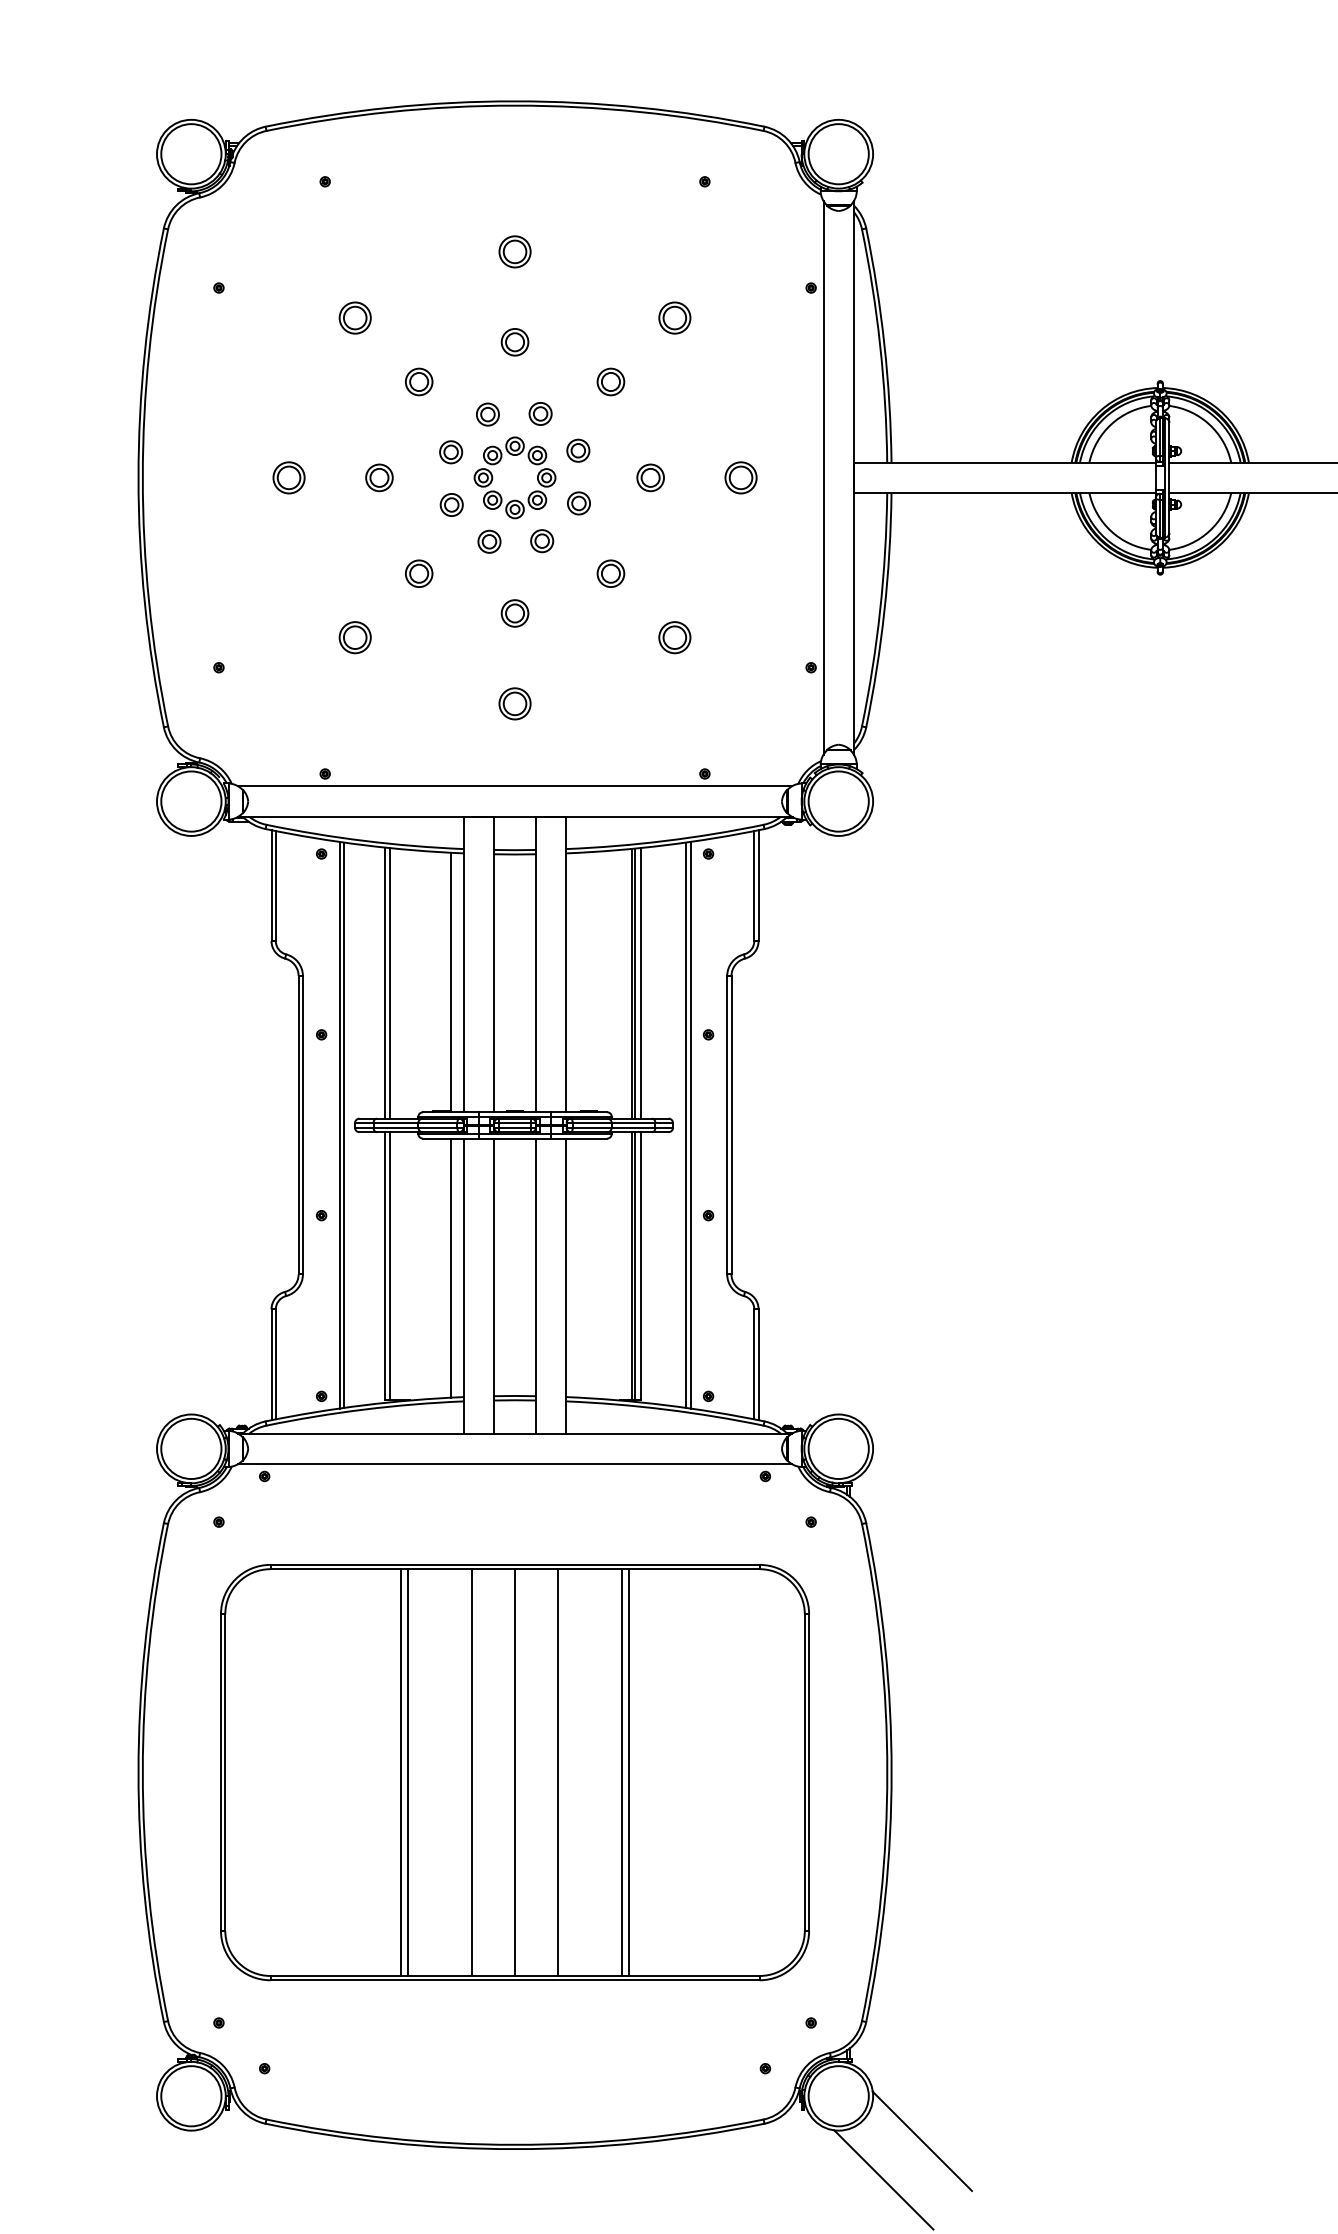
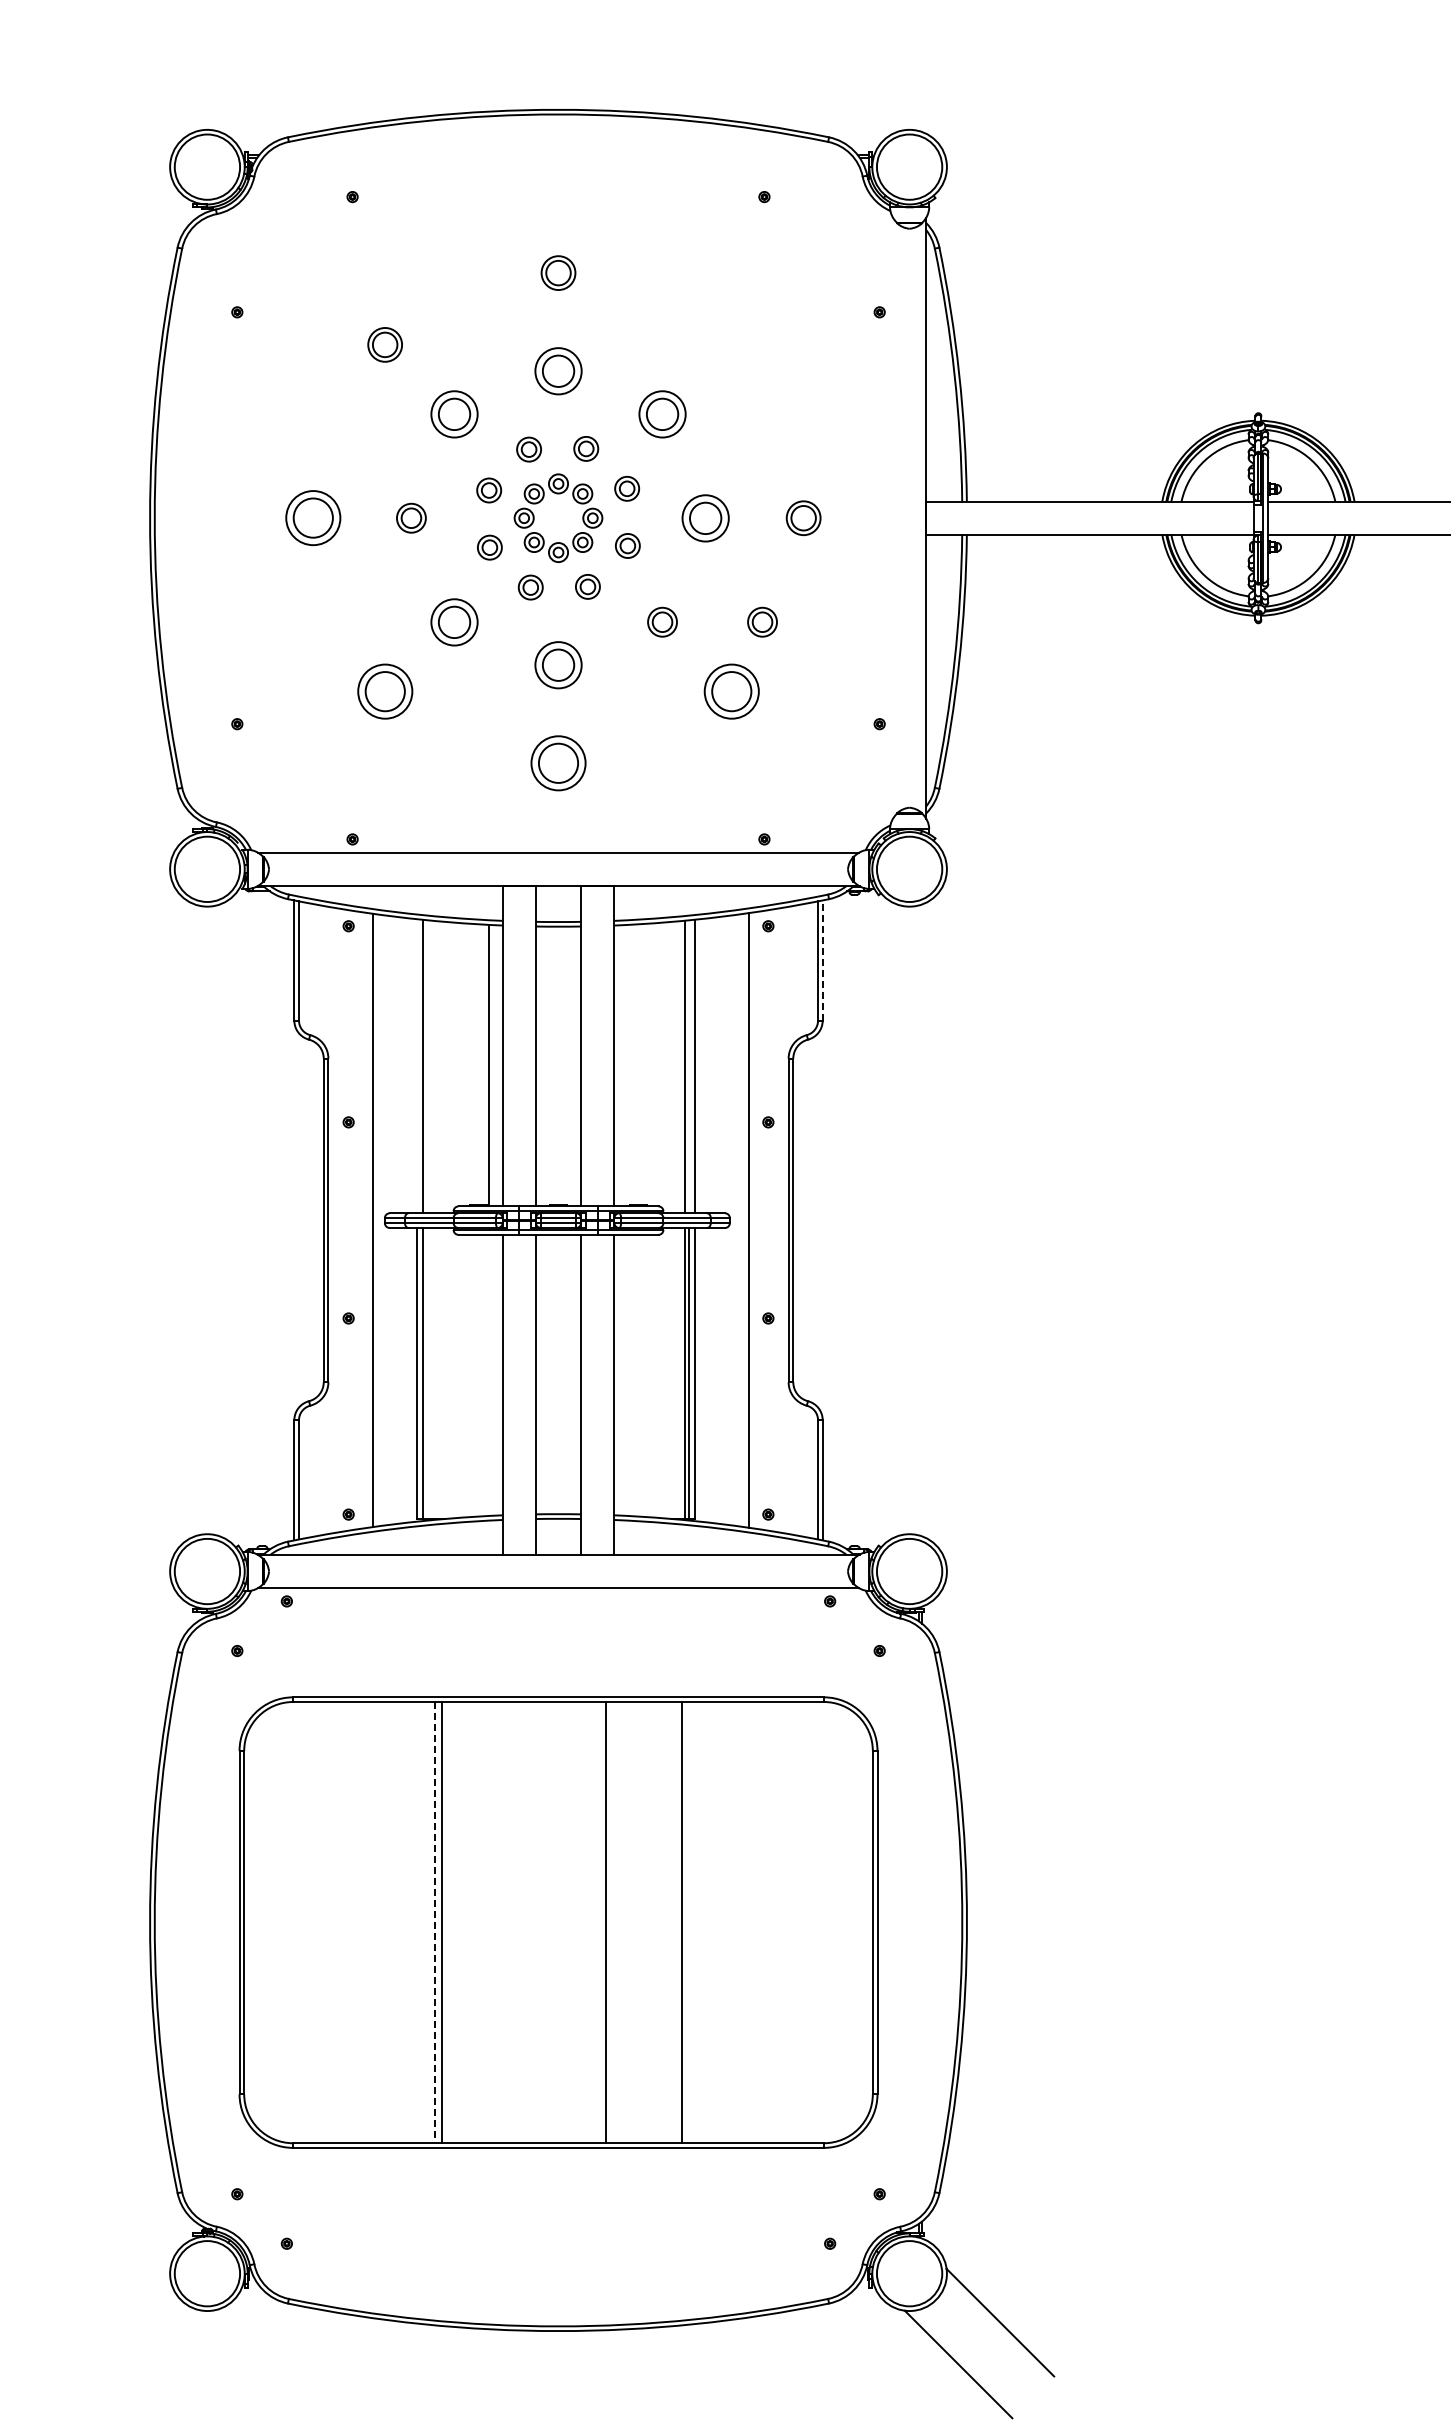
part: (674, 317) -> (731, 344), removed
part: (515, 341) -> (558, 370), size x1.6
part: (419, 381) -> (454, 413), size x1.6
part: (610, 381) -> (662, 413), size x1.6
part: (650, 477) -> (705, 517), size x1.6
line: (823, 477) -> (893, 517), removed
part: (289, 478) -> (313, 518), size x1.6
part: (419, 573) -> (454, 621), size x1.6
part: (703, 573) -> (762, 621), added
part: (515, 613) -> (558, 665), size x1.6
part: (354, 637) -> (384, 691), size x1.6
part: (674, 637) -> (731, 691), size x1.6
part: (515, 703) -> (558, 763), size x1.6
line: (758, 885) -> (822, 960), solid -> dashed
line: (385, 983) -> (417, 1066), removed
line: (634, 983) -> (688, 1066), removed
line: (339, 1125) -> (368, 1220), removed
line: (686, 1125) -> (744, 1220), removed
line: (451, 1267) -> (489, 1374), removed
line: (400, 1772) -> (434, 1922), solid -> dashed
line: (471, 1772) -> (511, 1922), removed
line: (515, 1772) -> (558, 1922), removed
line: (621, 1772) -> (674, 1922), removed

